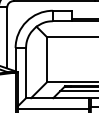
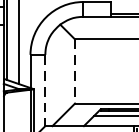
line: (46, 59) -> (74, 71), solid -> dashed
line: (26, 73) -> (45, 91), solid -> dashed

